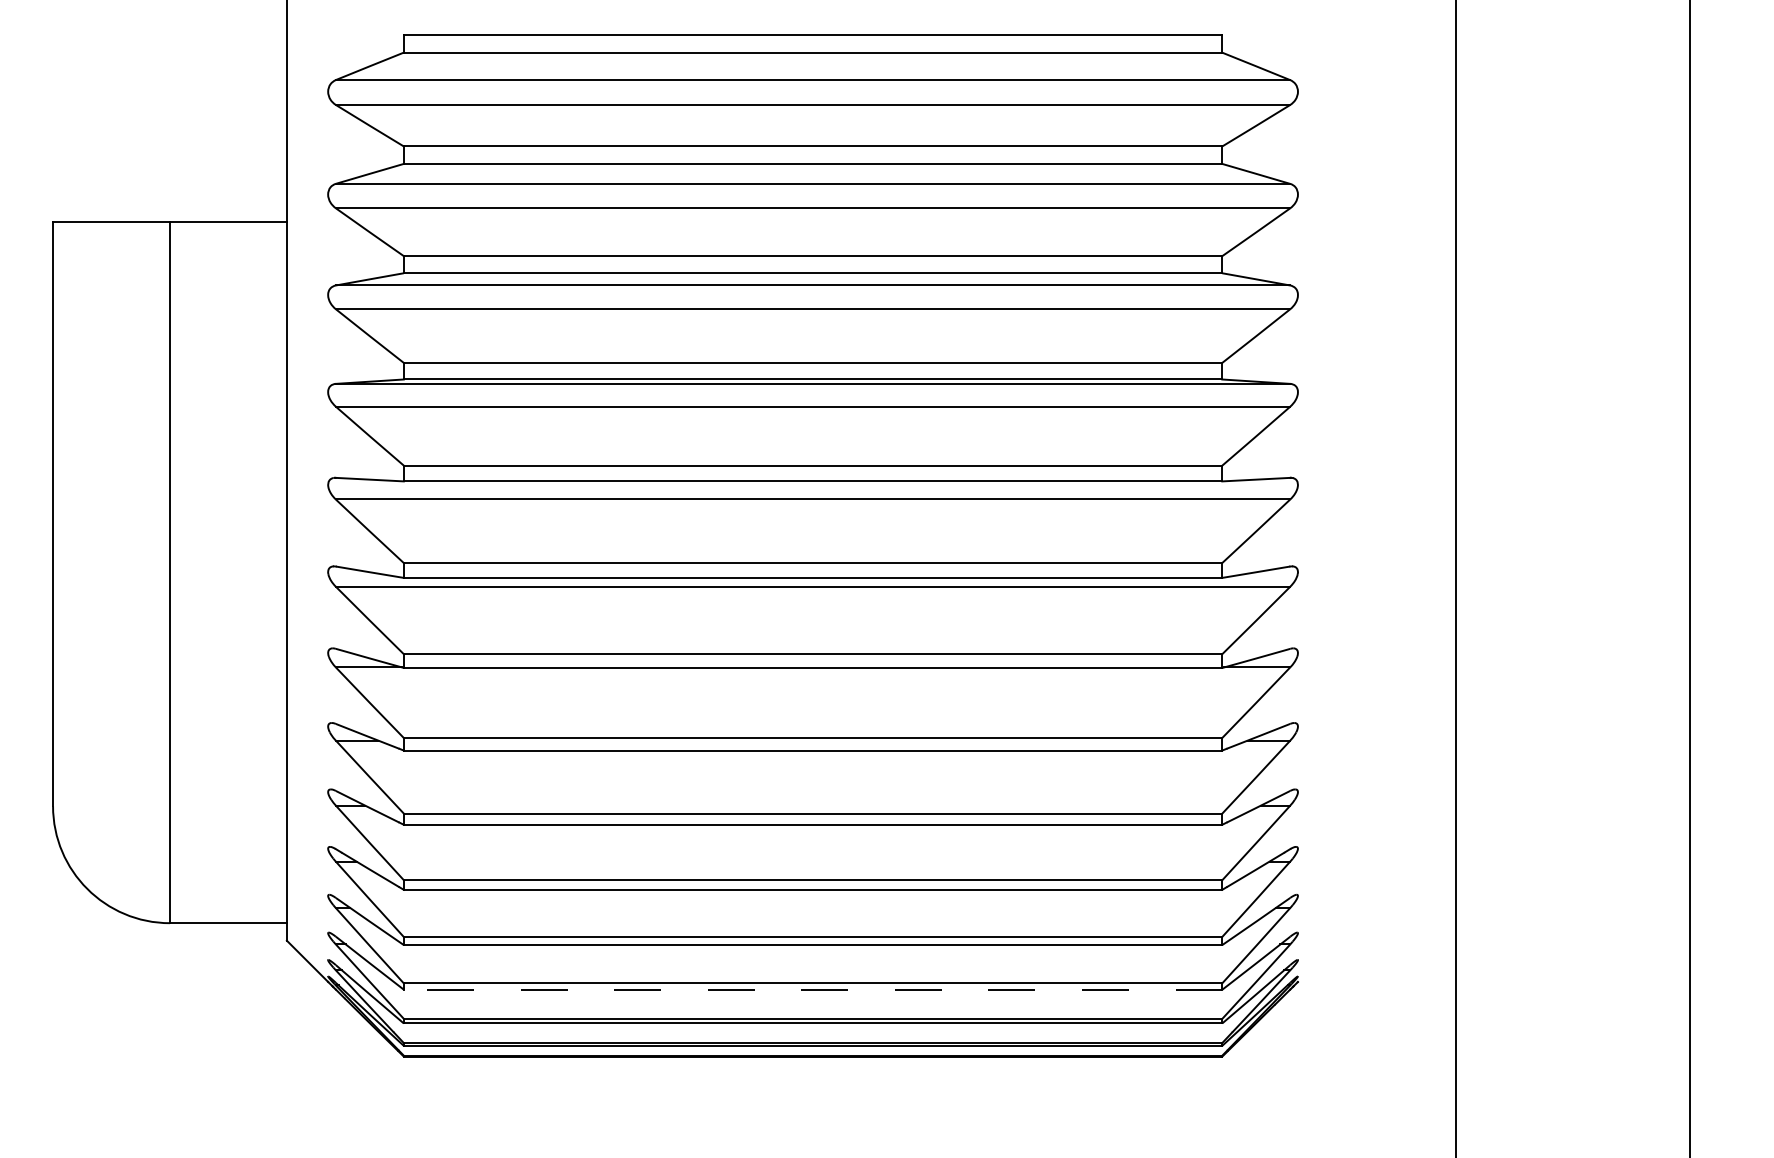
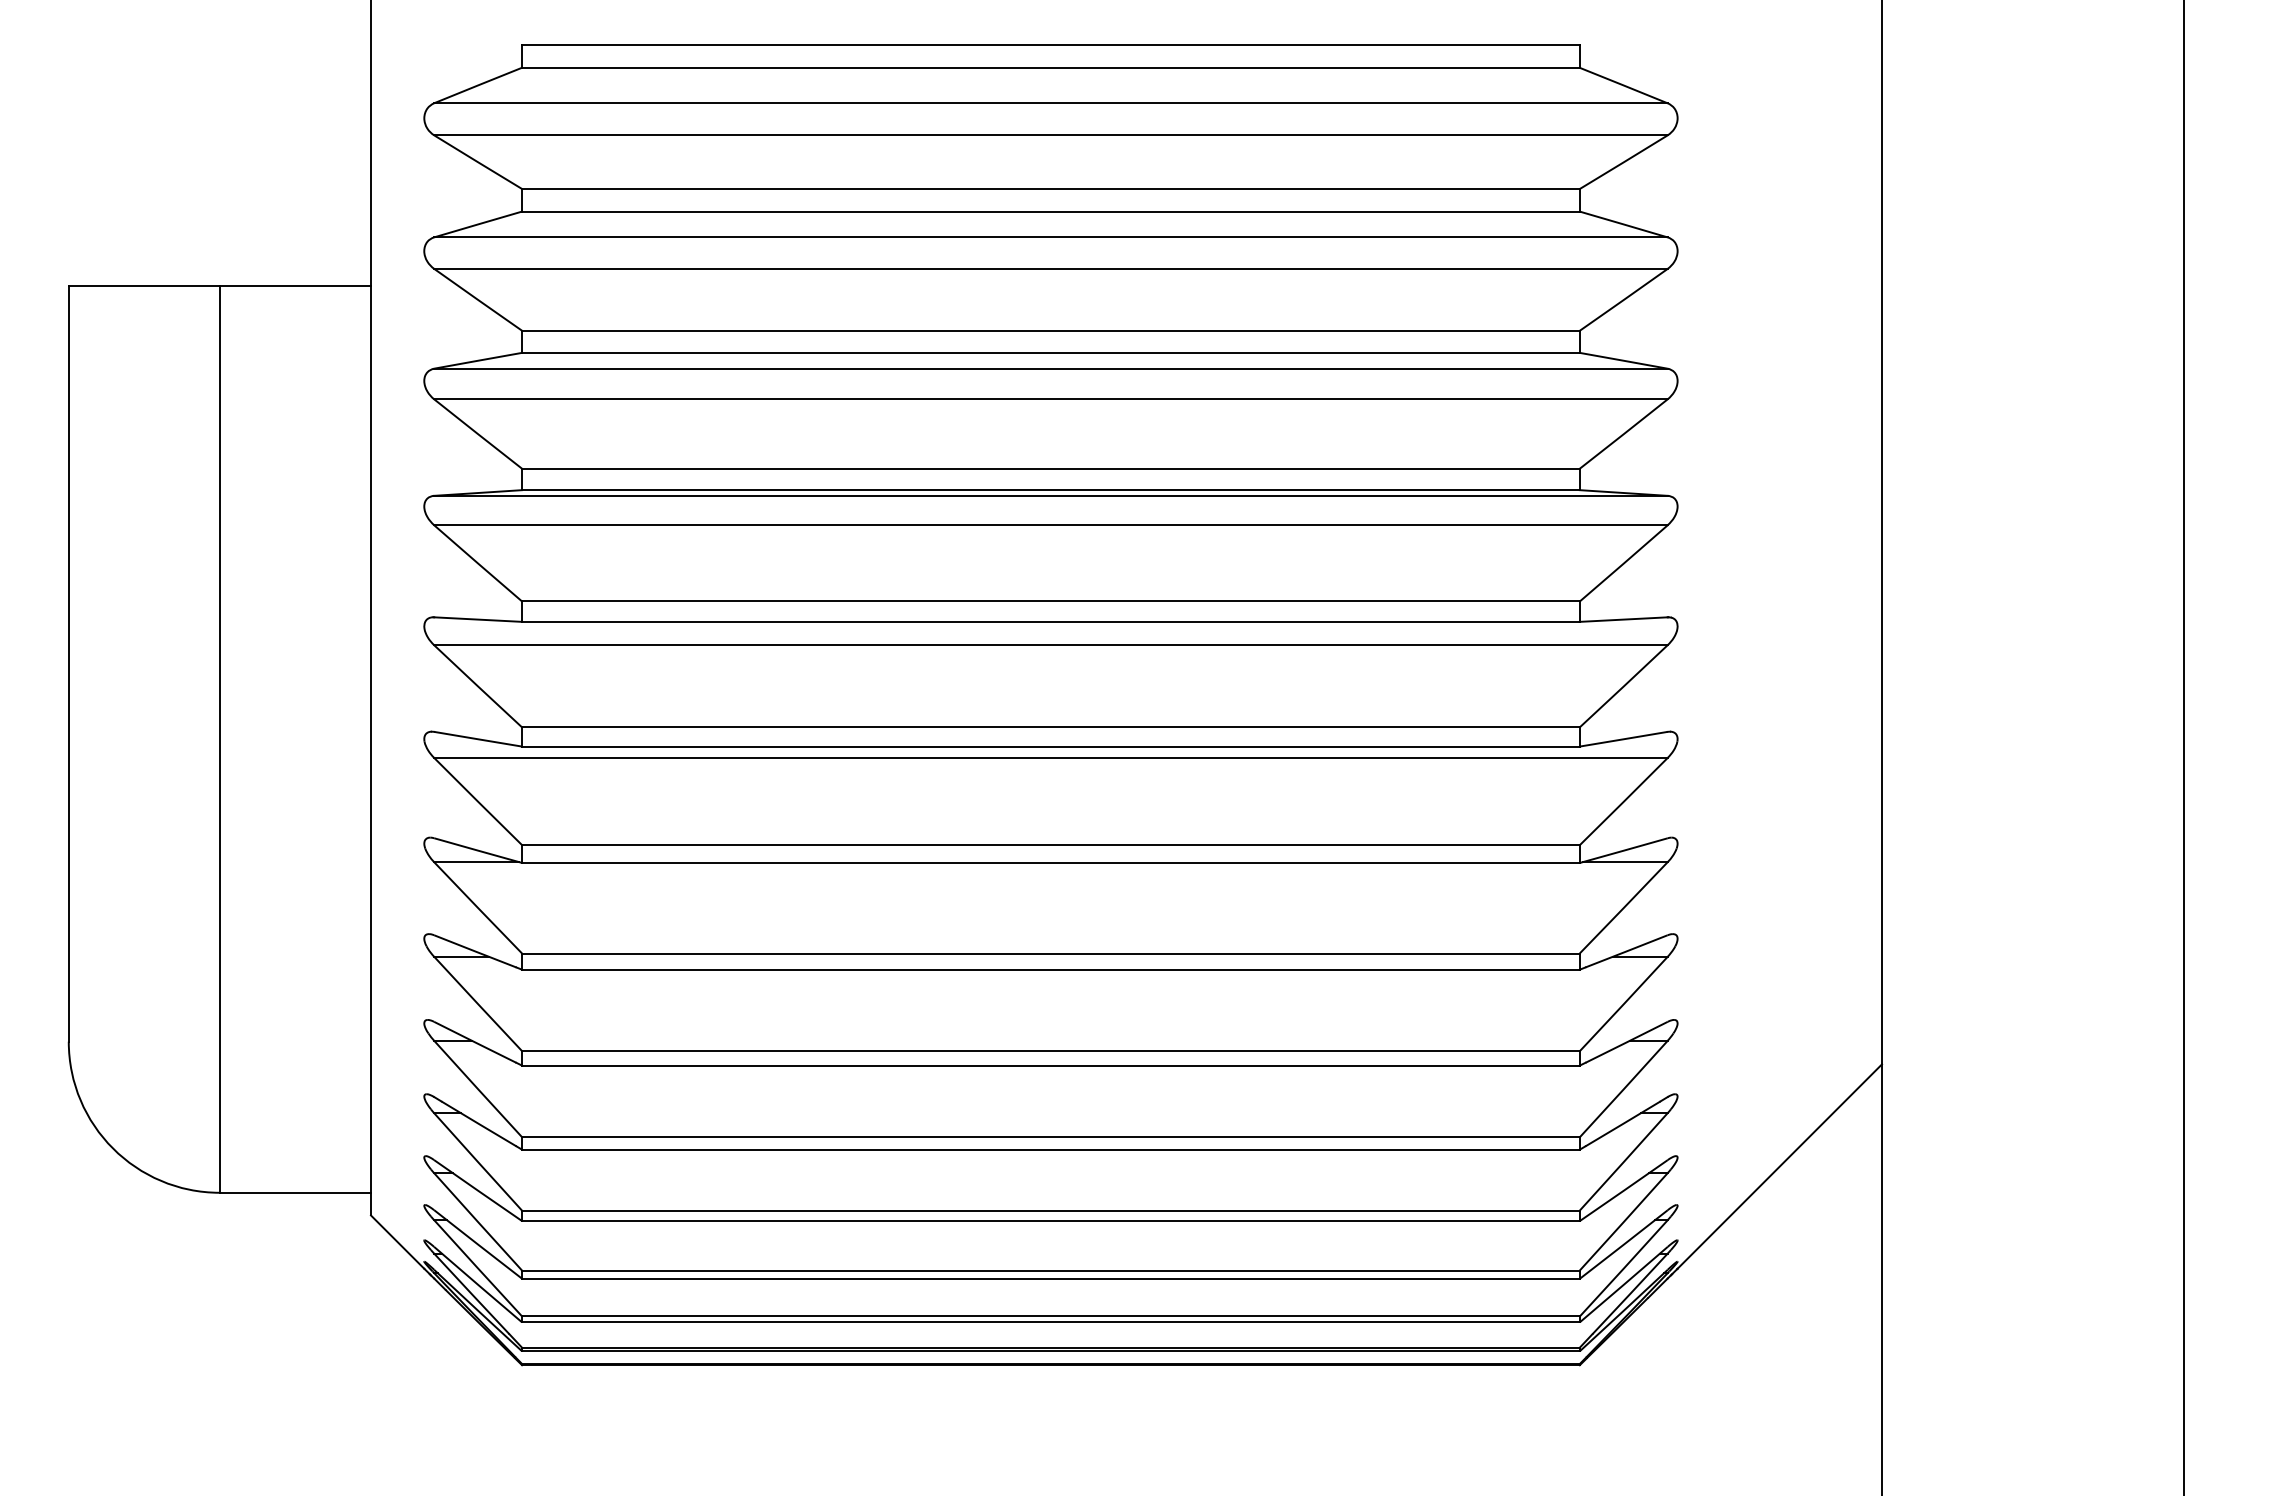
line: (1376, 902) -> (1779, 1166), added
line: (812, 989) -> (1050, 1278), dashed -> solid

